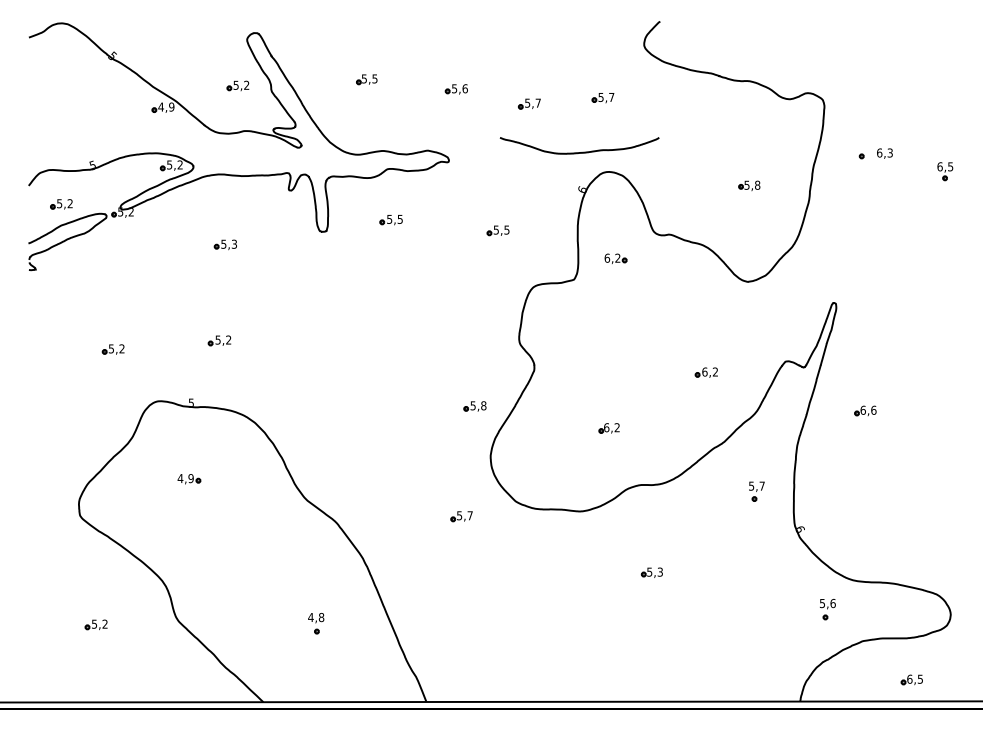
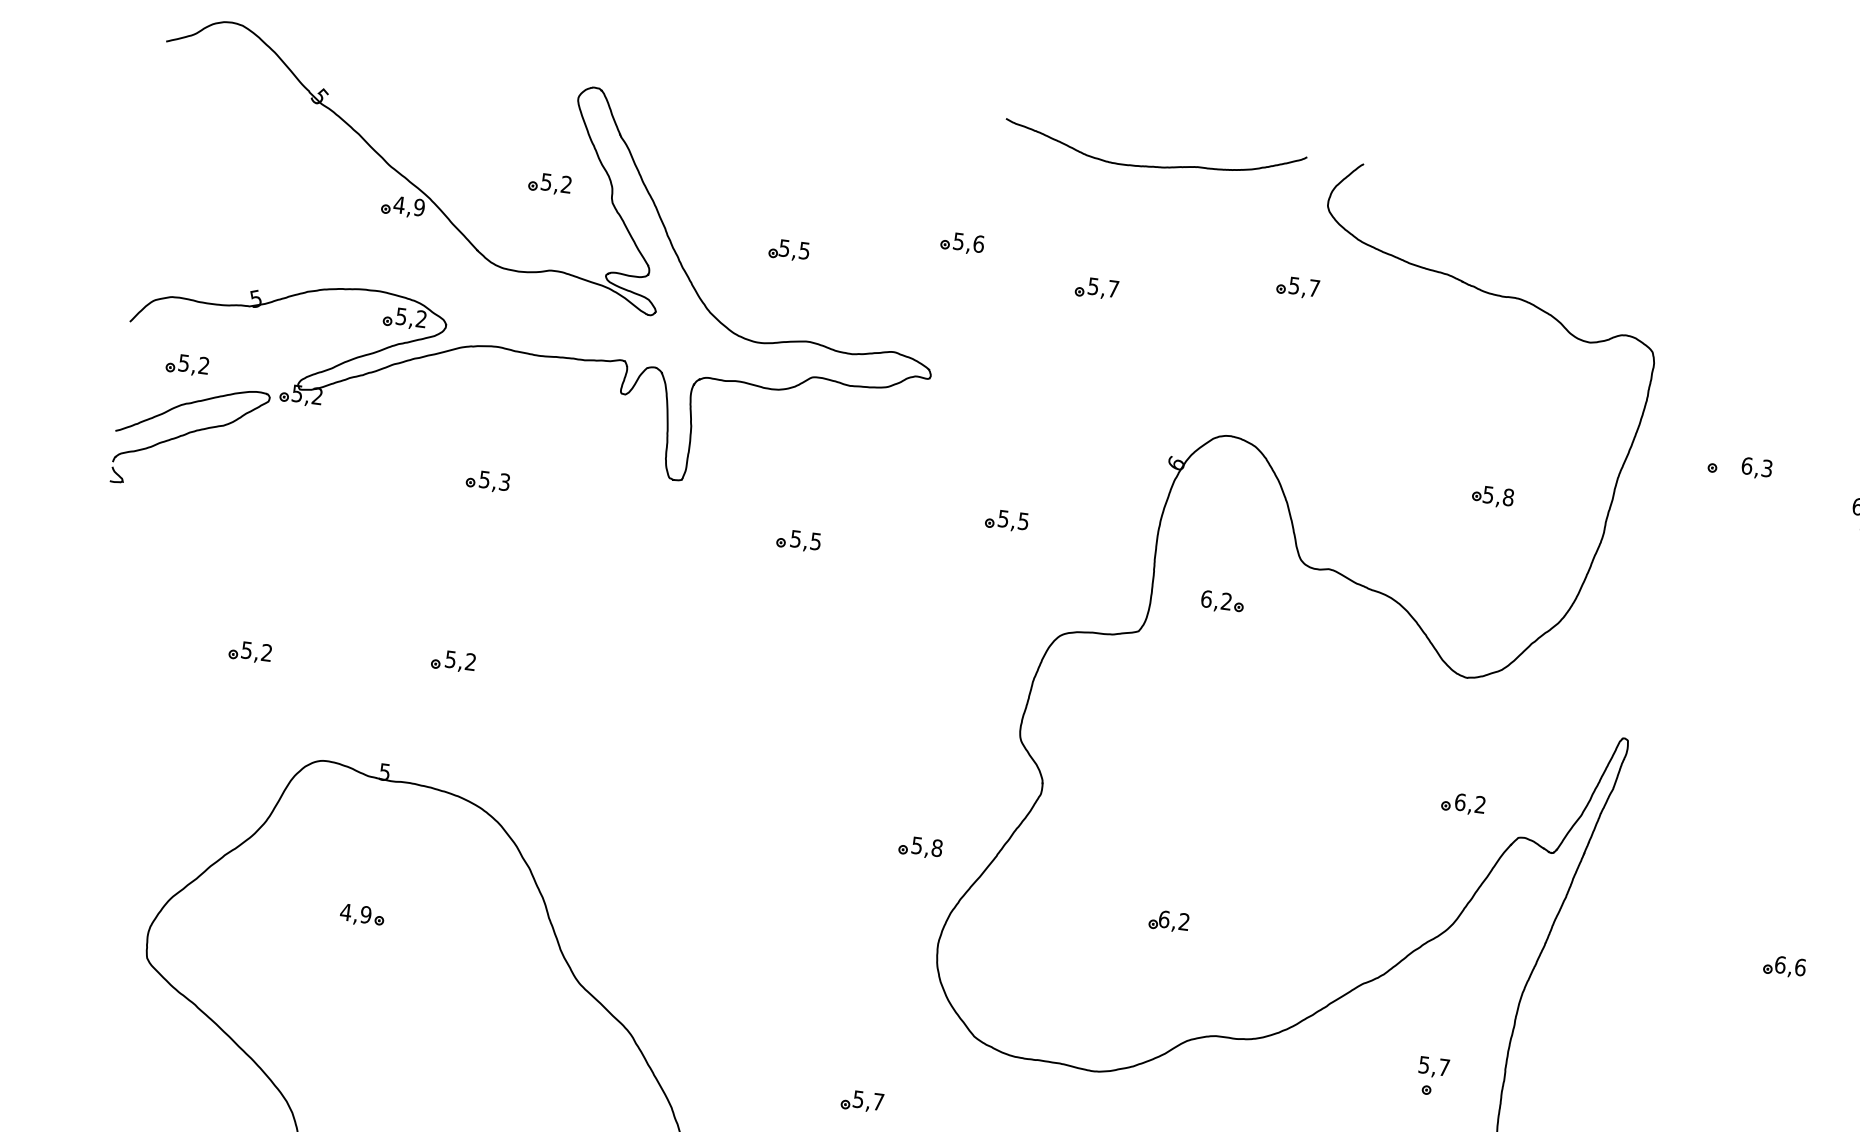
part: (366, 79) -> (788, 249), moved
part: (602, 98) -> (1296, 288), moved
curve: (582, 151) -> (1158, 164), moved
part: (390, 220) -> (797, 541), moved
part: (705, 372) -> (1461, 803), moved
part: (865, 410) -> (1784, 965), moved
part: (461, 516) -> (861, 1101), moved

